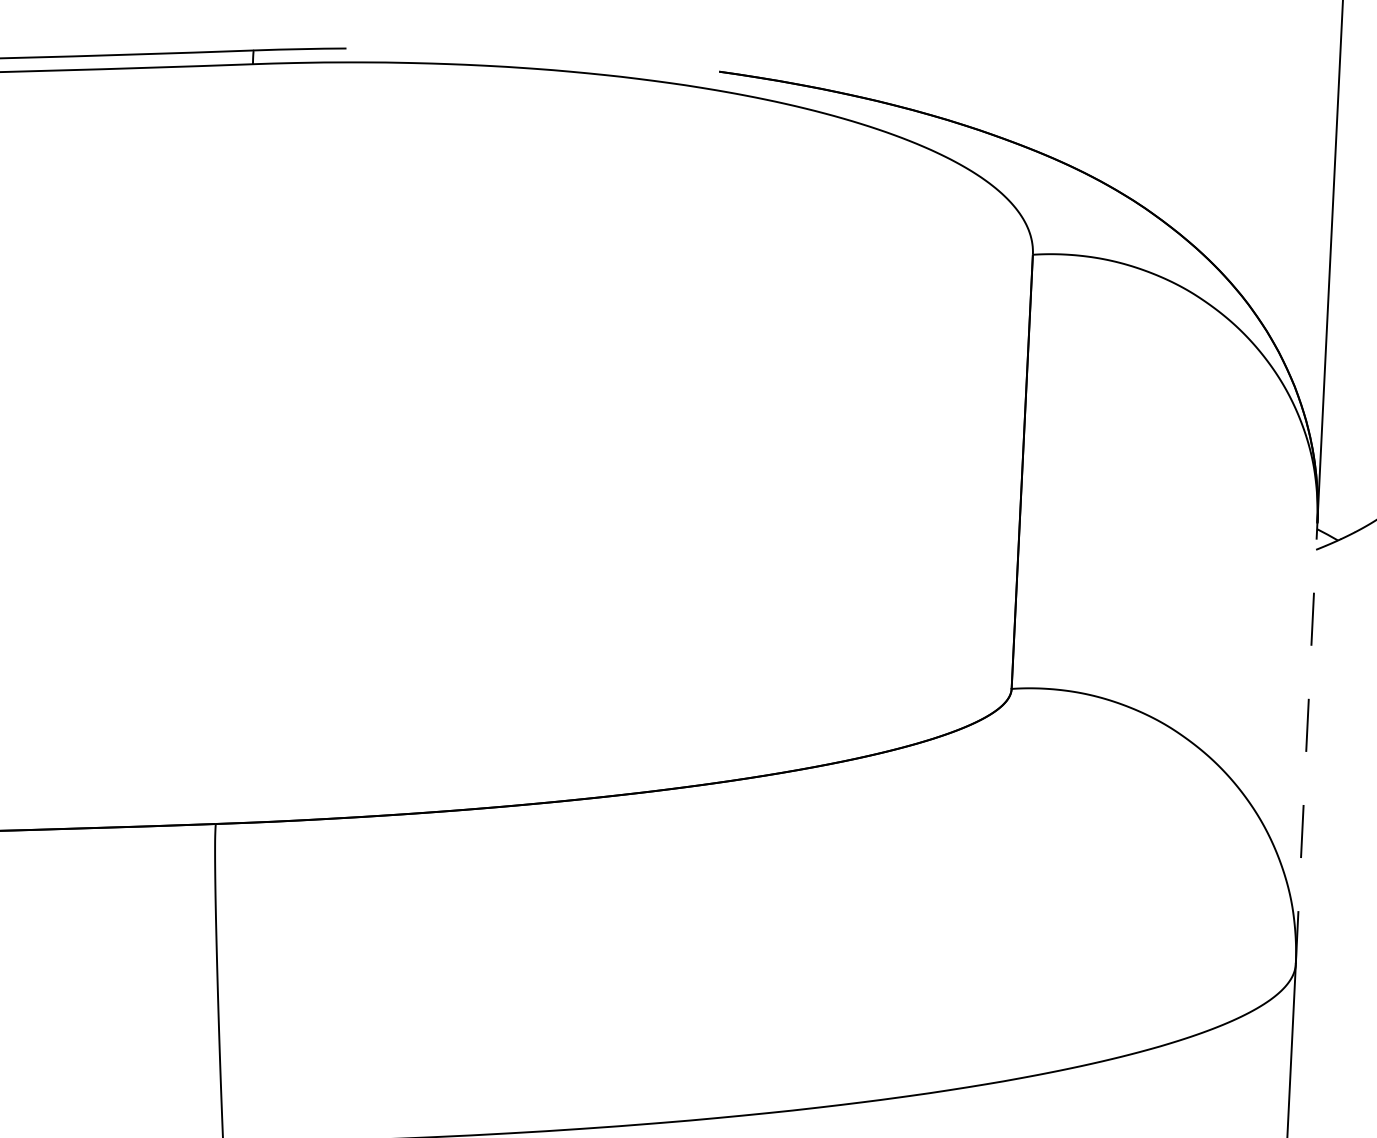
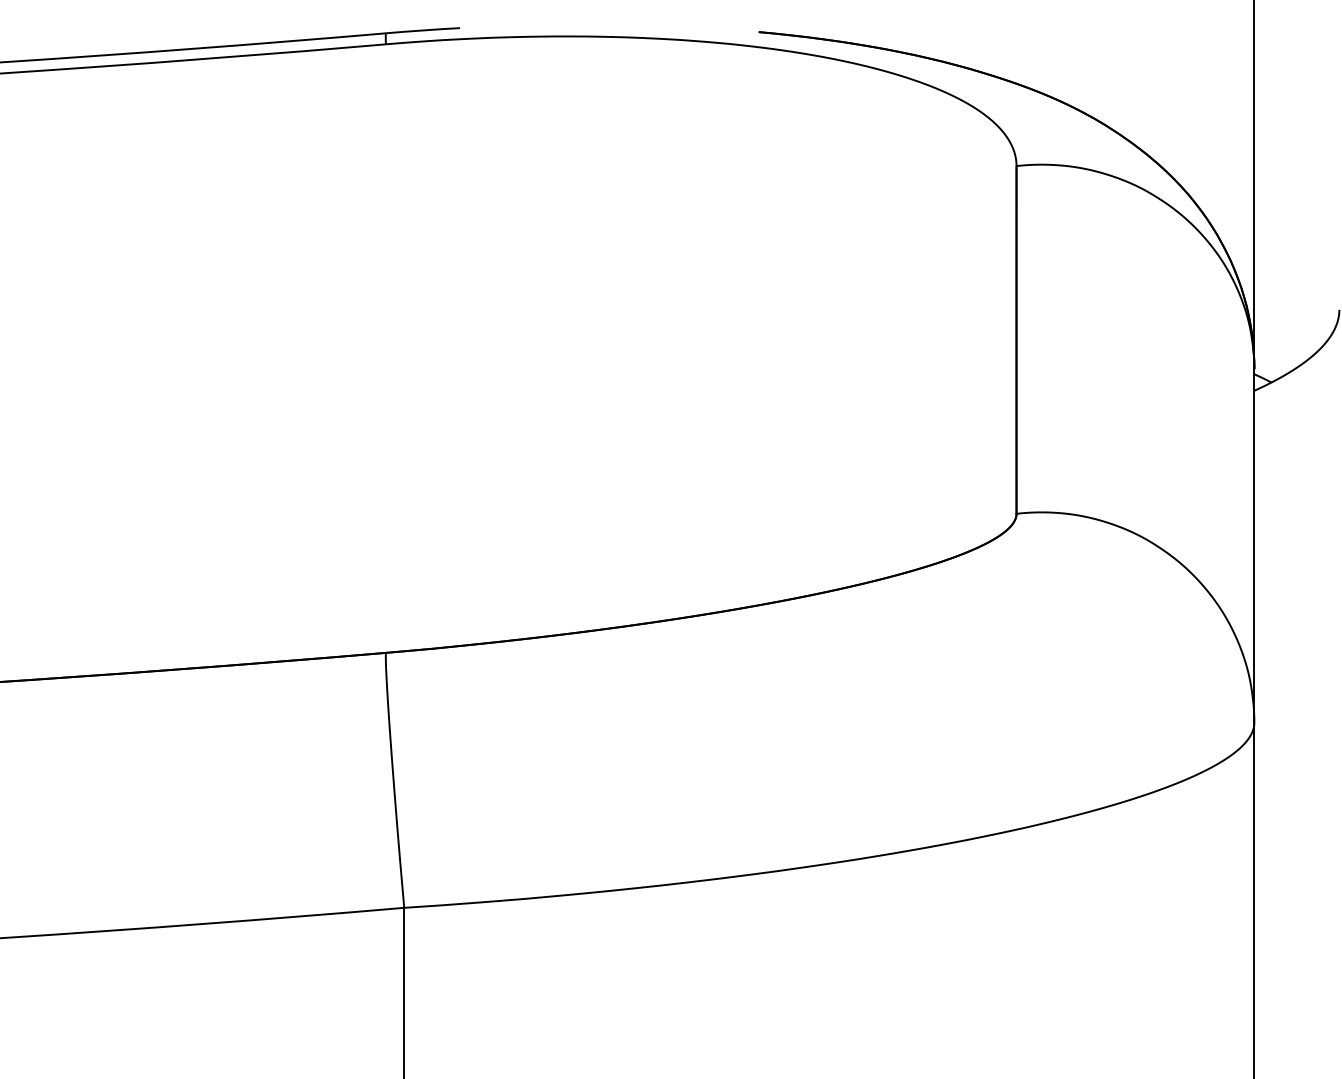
line: (1306, 742) -> (1254, 545), dashed -> solid

